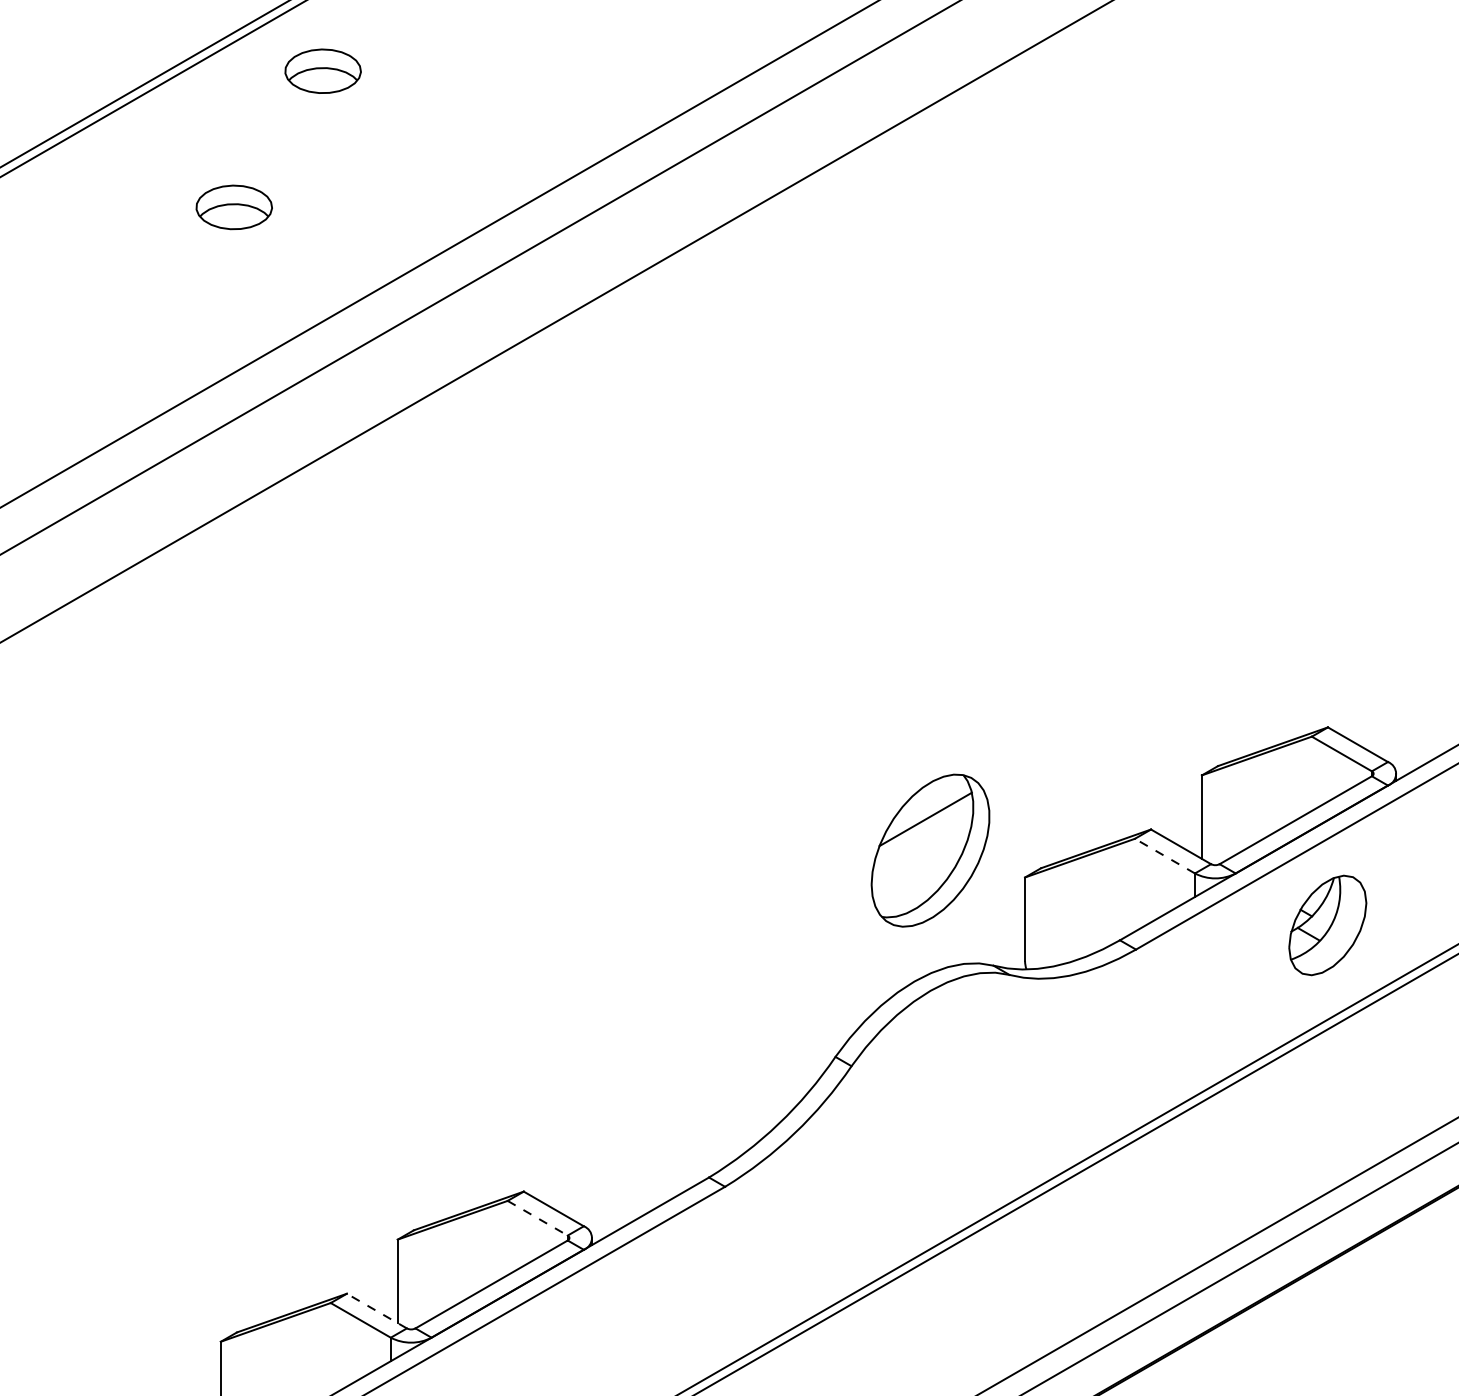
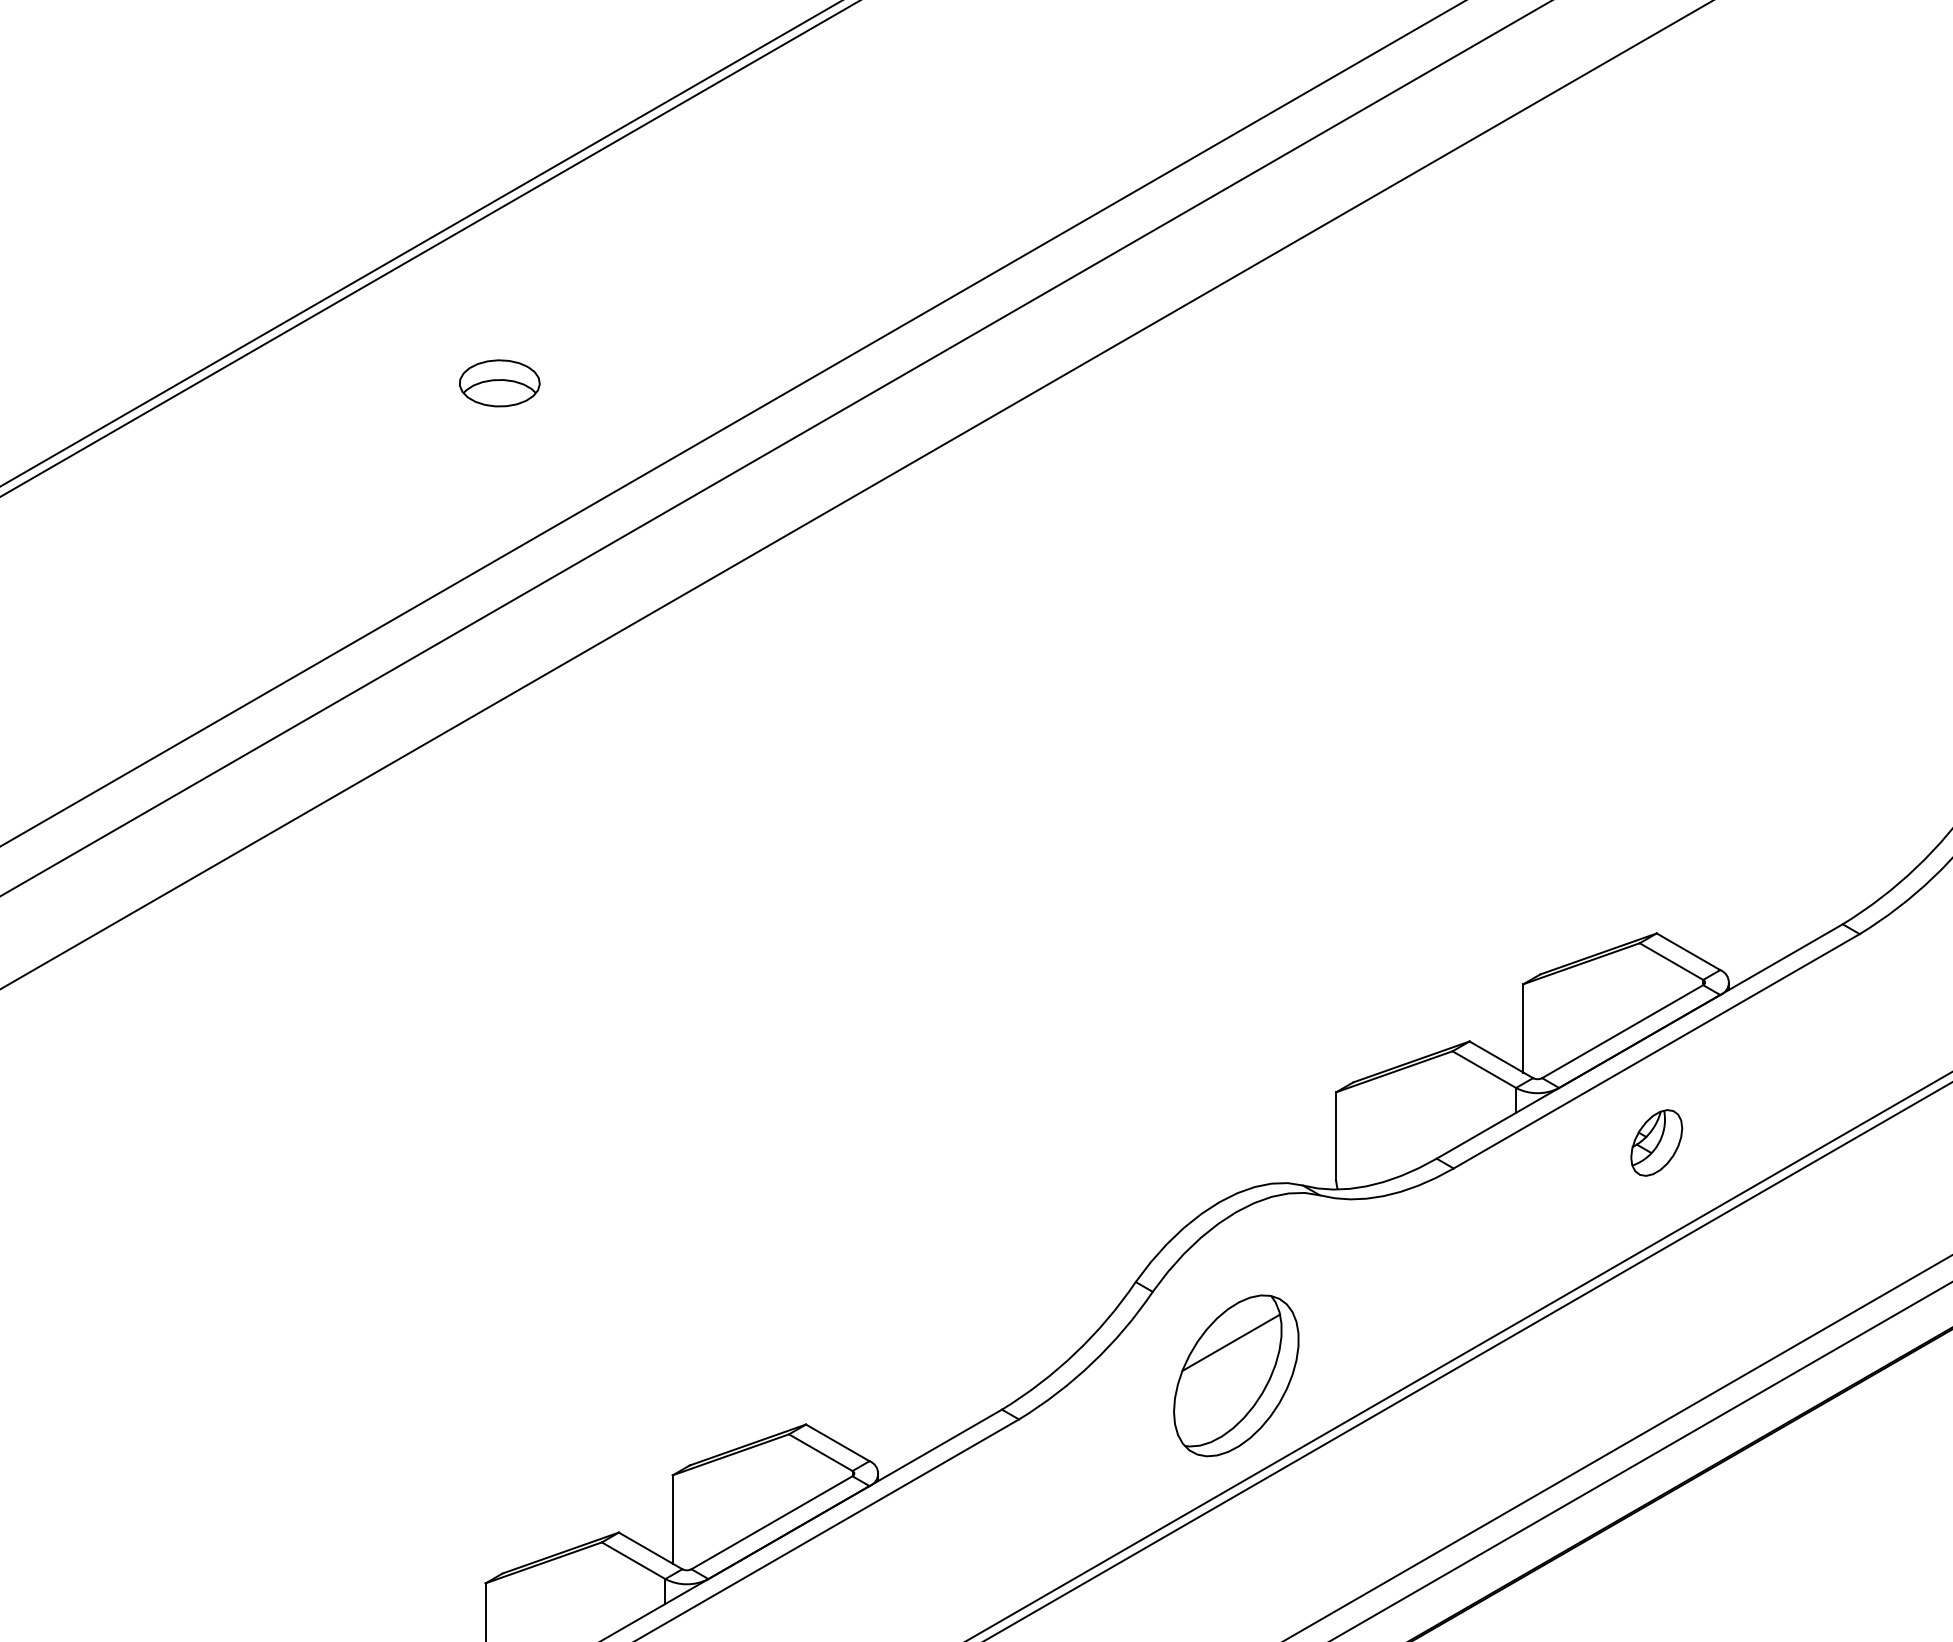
part: (322, 71) -> (593, 239), removed
part: (930, 850) -> (1236, 1375), moved
line: (1165, 856) -> (1484, 1069), dashed -> solid
part: (1327, 925) -> (1656, 1142), size x0.62
line: (537, 1218) -> (820, 1452), dashed -> solid
line: (376, 1310) -> (650, 1550), dashed -> solid

